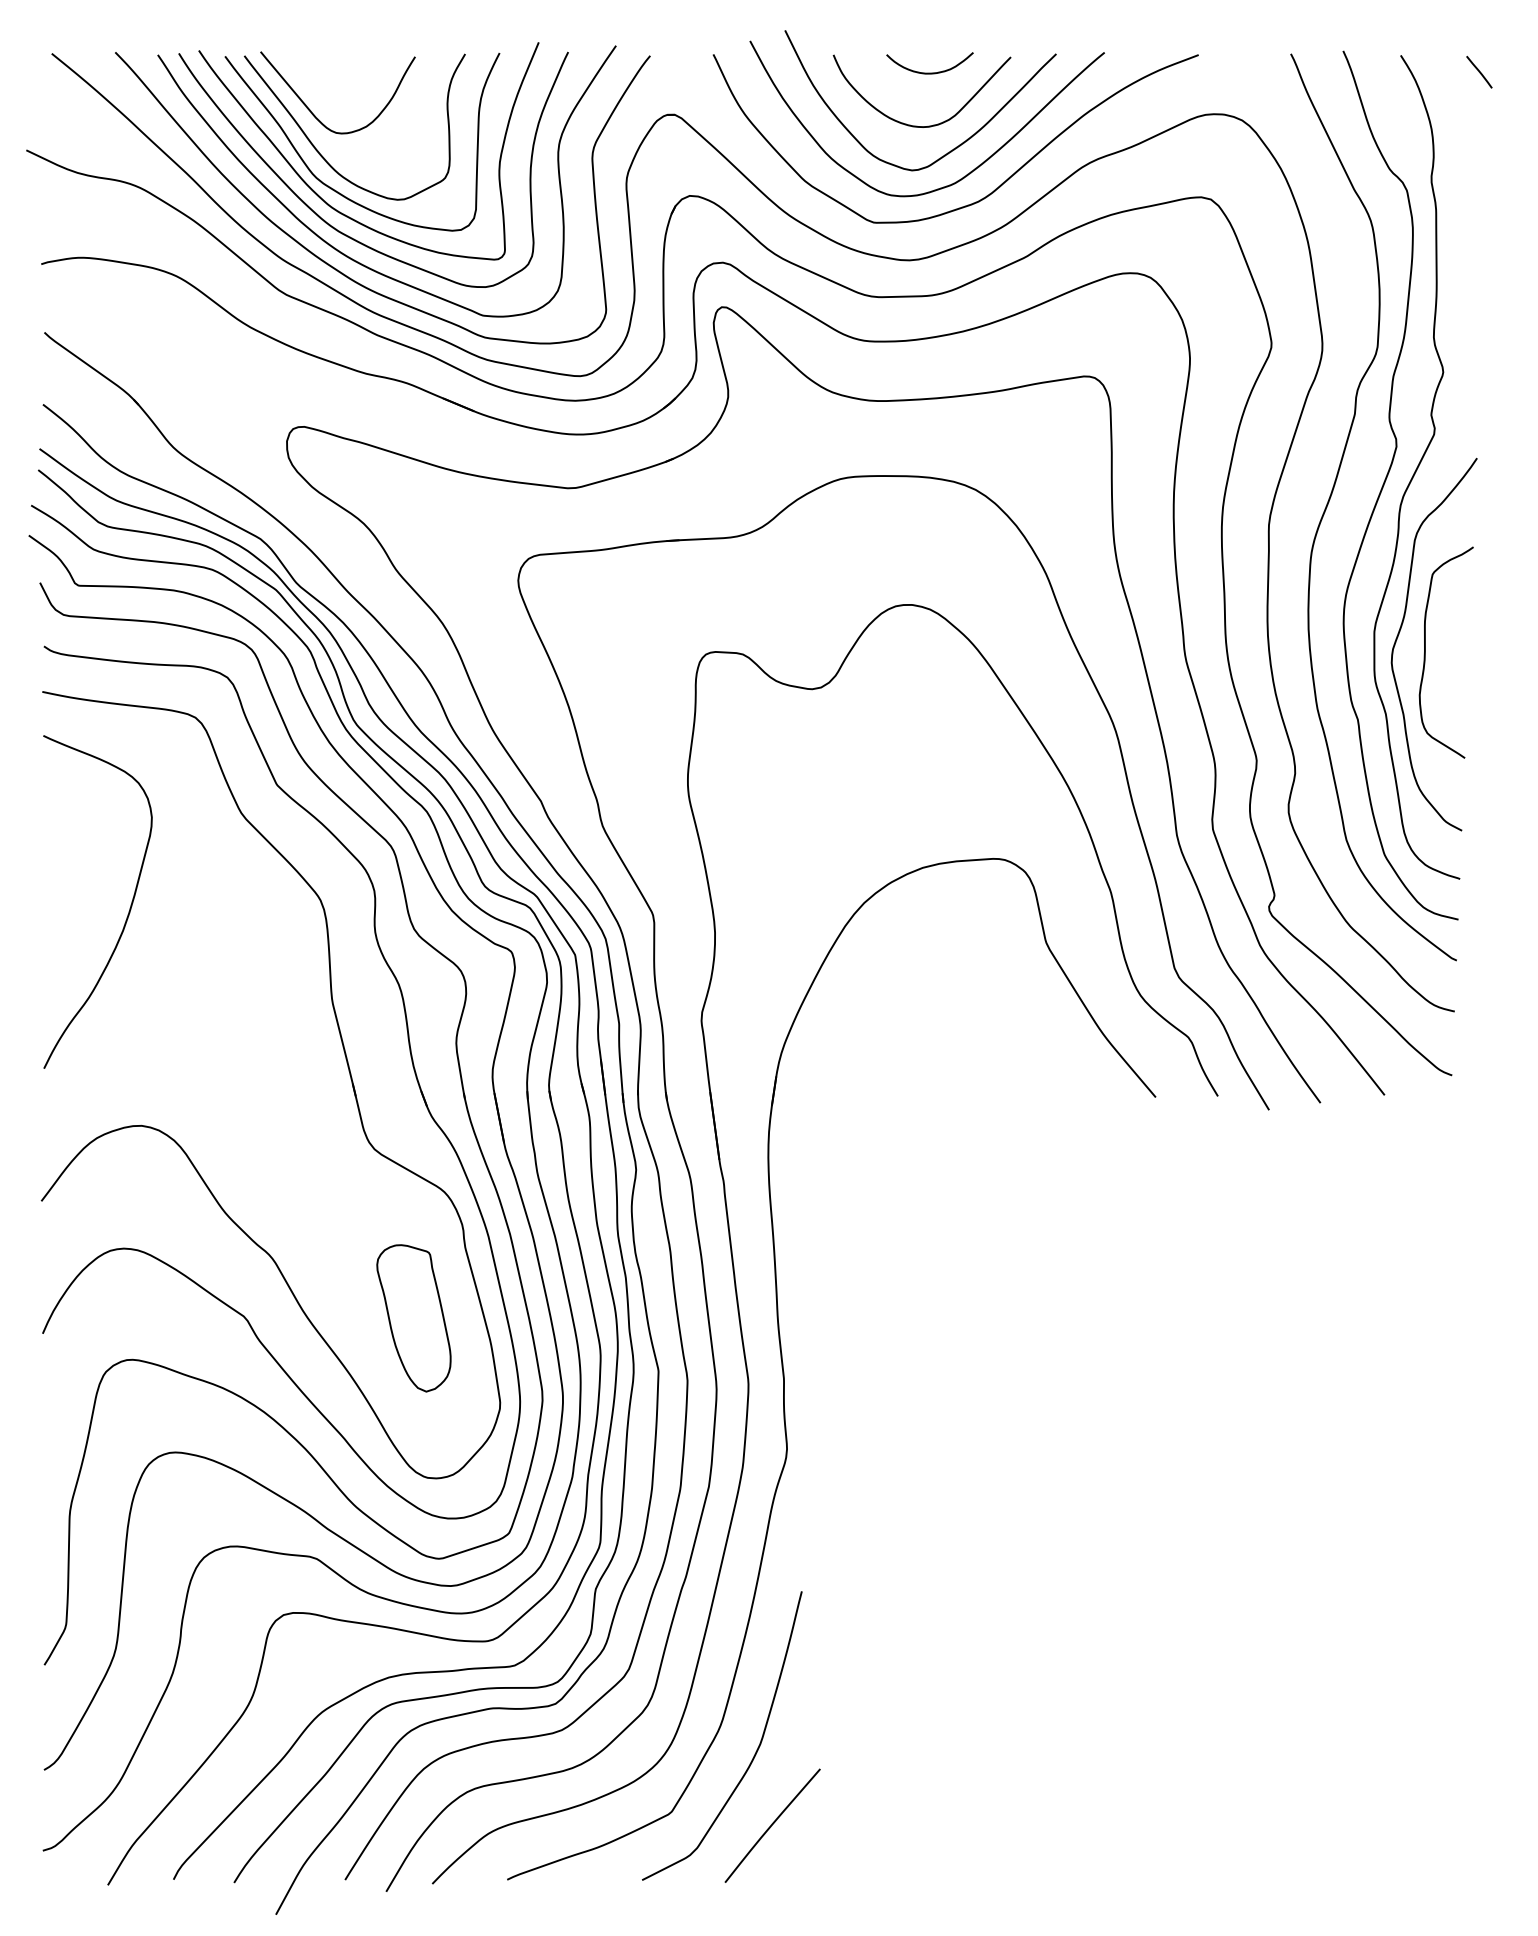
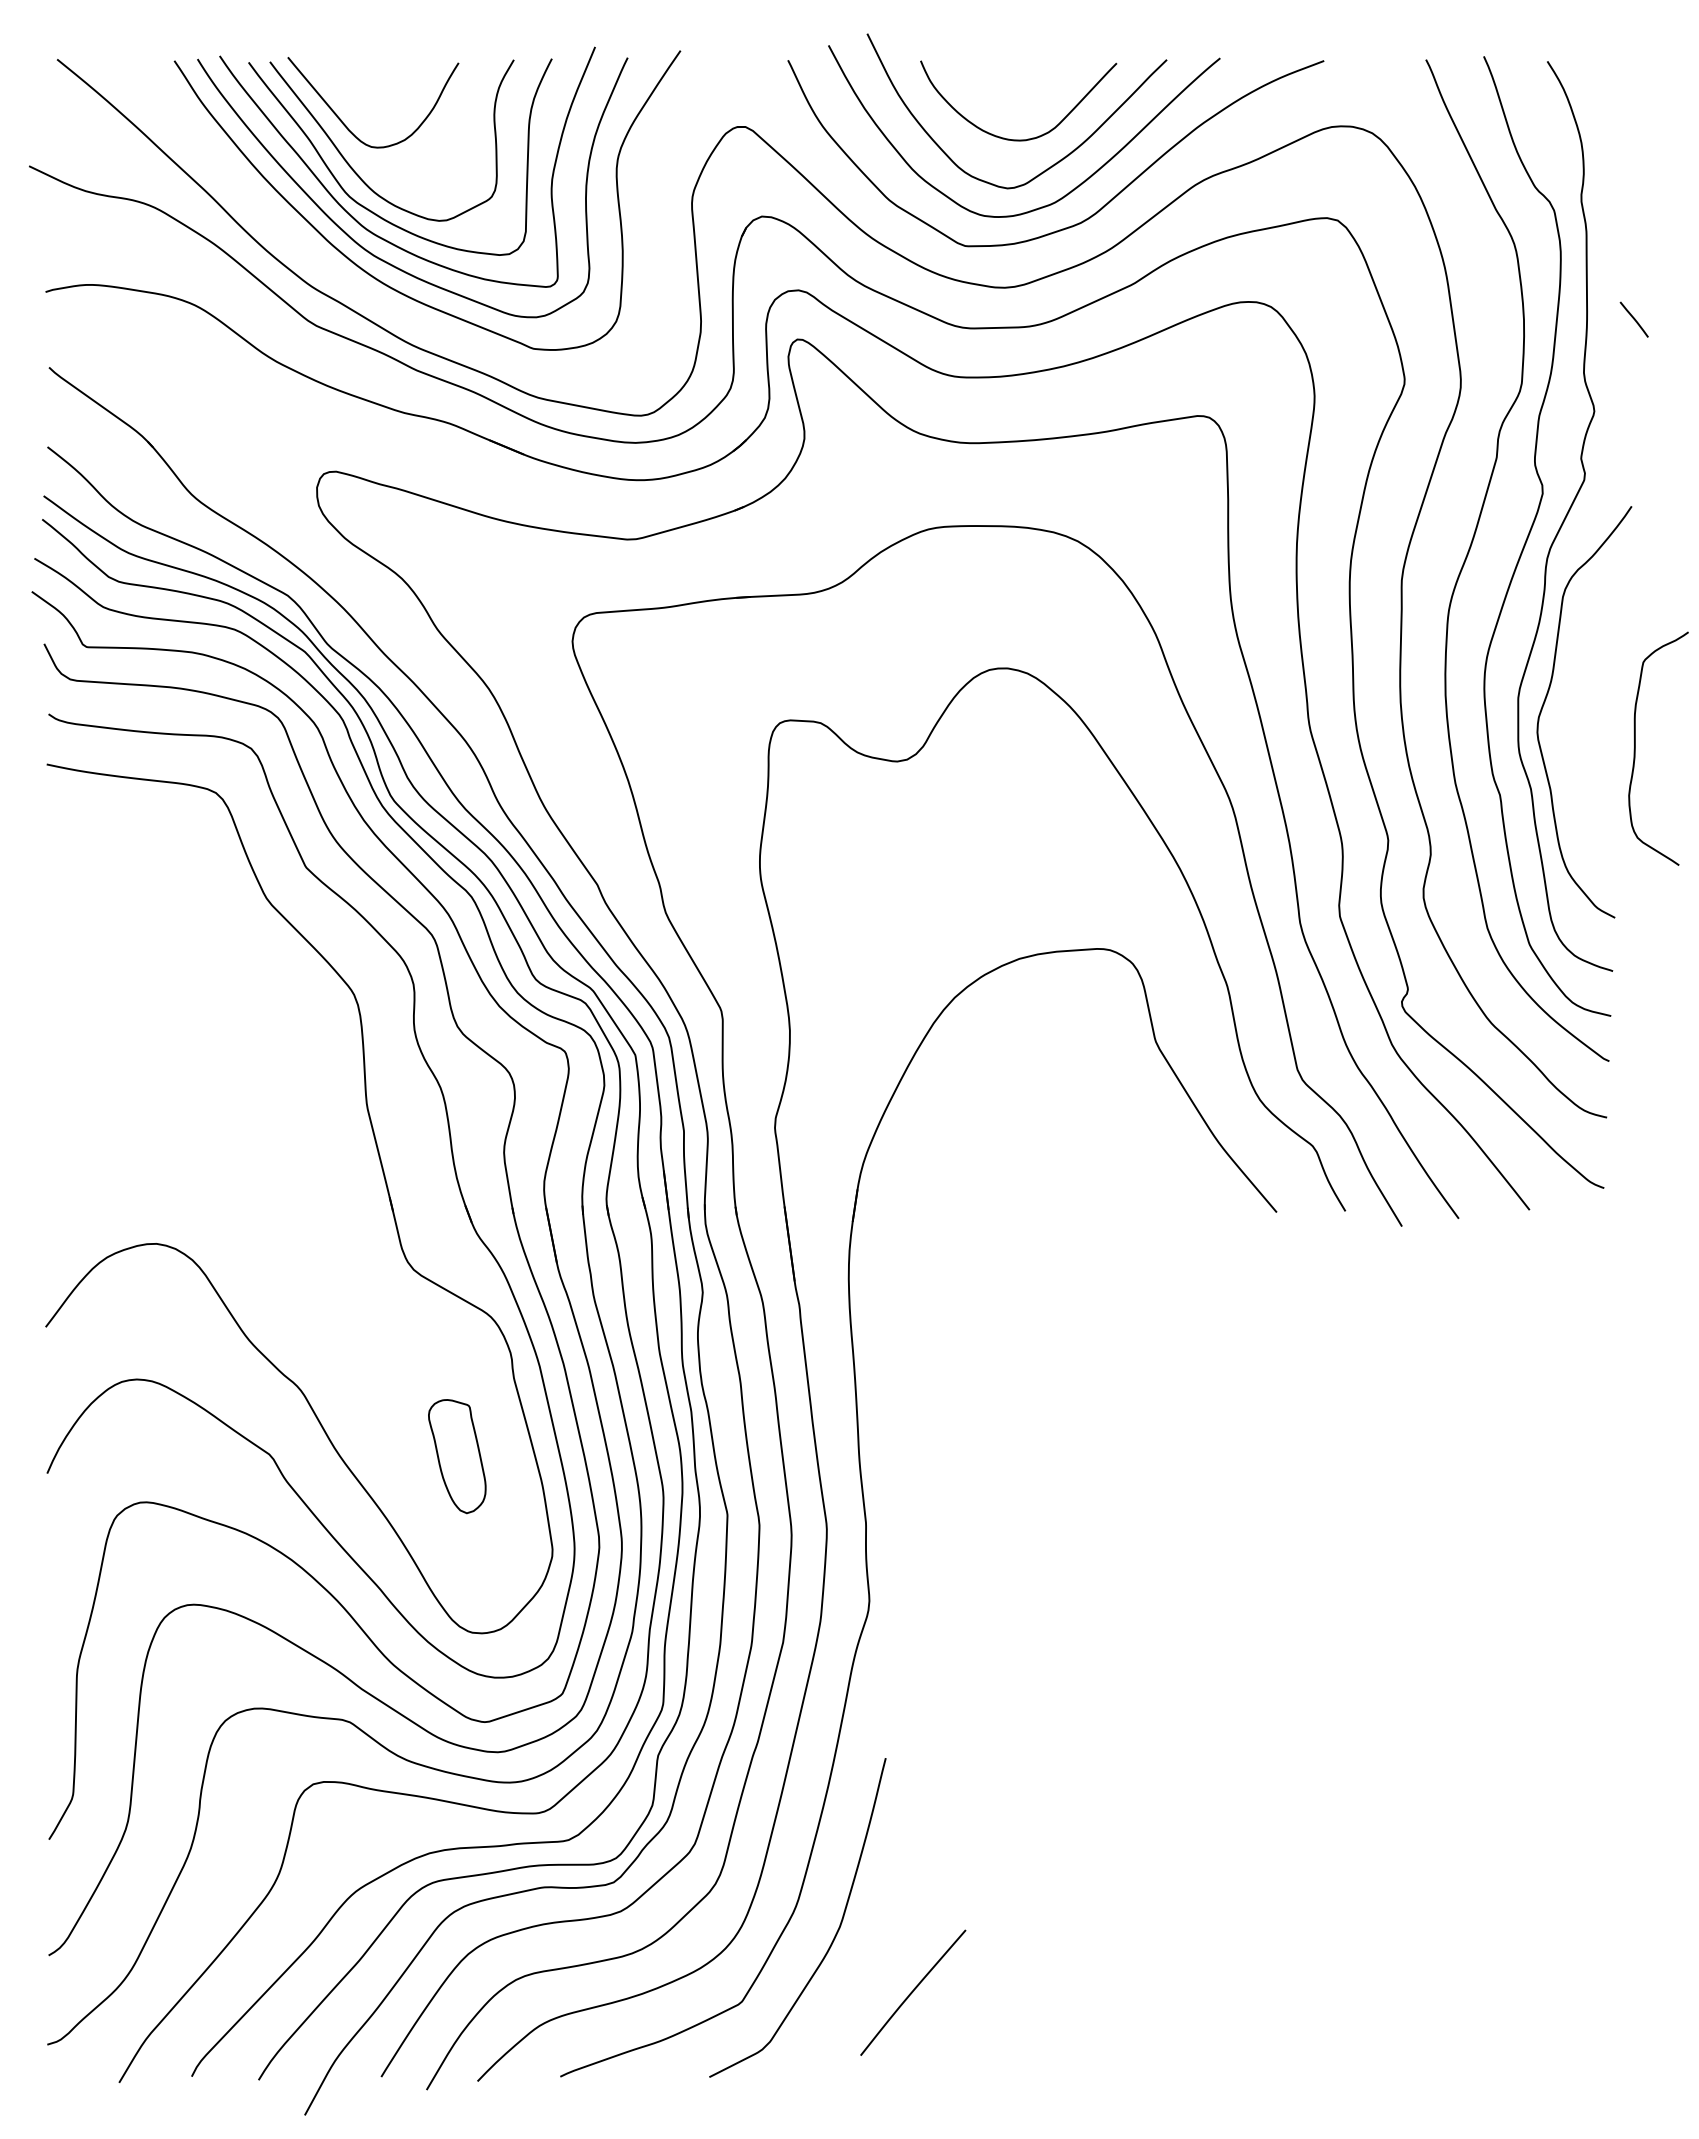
curve: (929, 72) -> (1026, 80), removed
line: (1479, 72) -> (1634, 319), moved
curve: (336, 268) -> (371, 296), removed
curve: (1425, 652) -> (1635, 748), moved
curve: (128, 911) -> (141, 1007), removed
part: (413, 1318) -> (456, 1456), size x0.7
curve: (772, 1825) -> (913, 1992), moved

